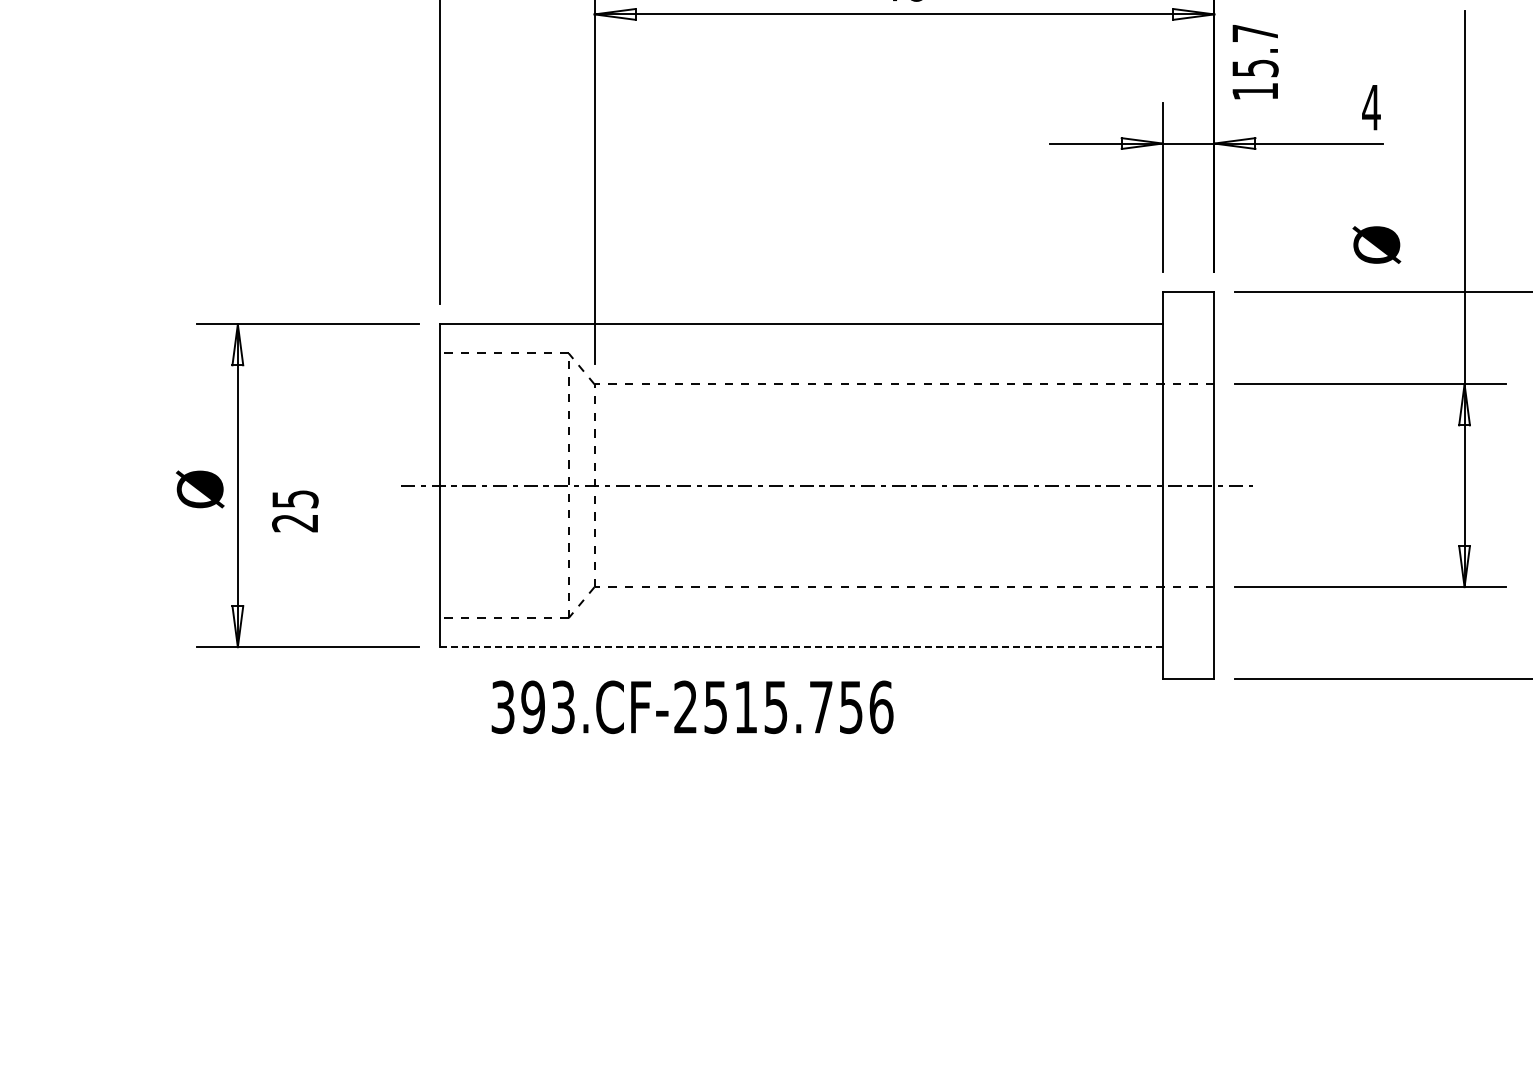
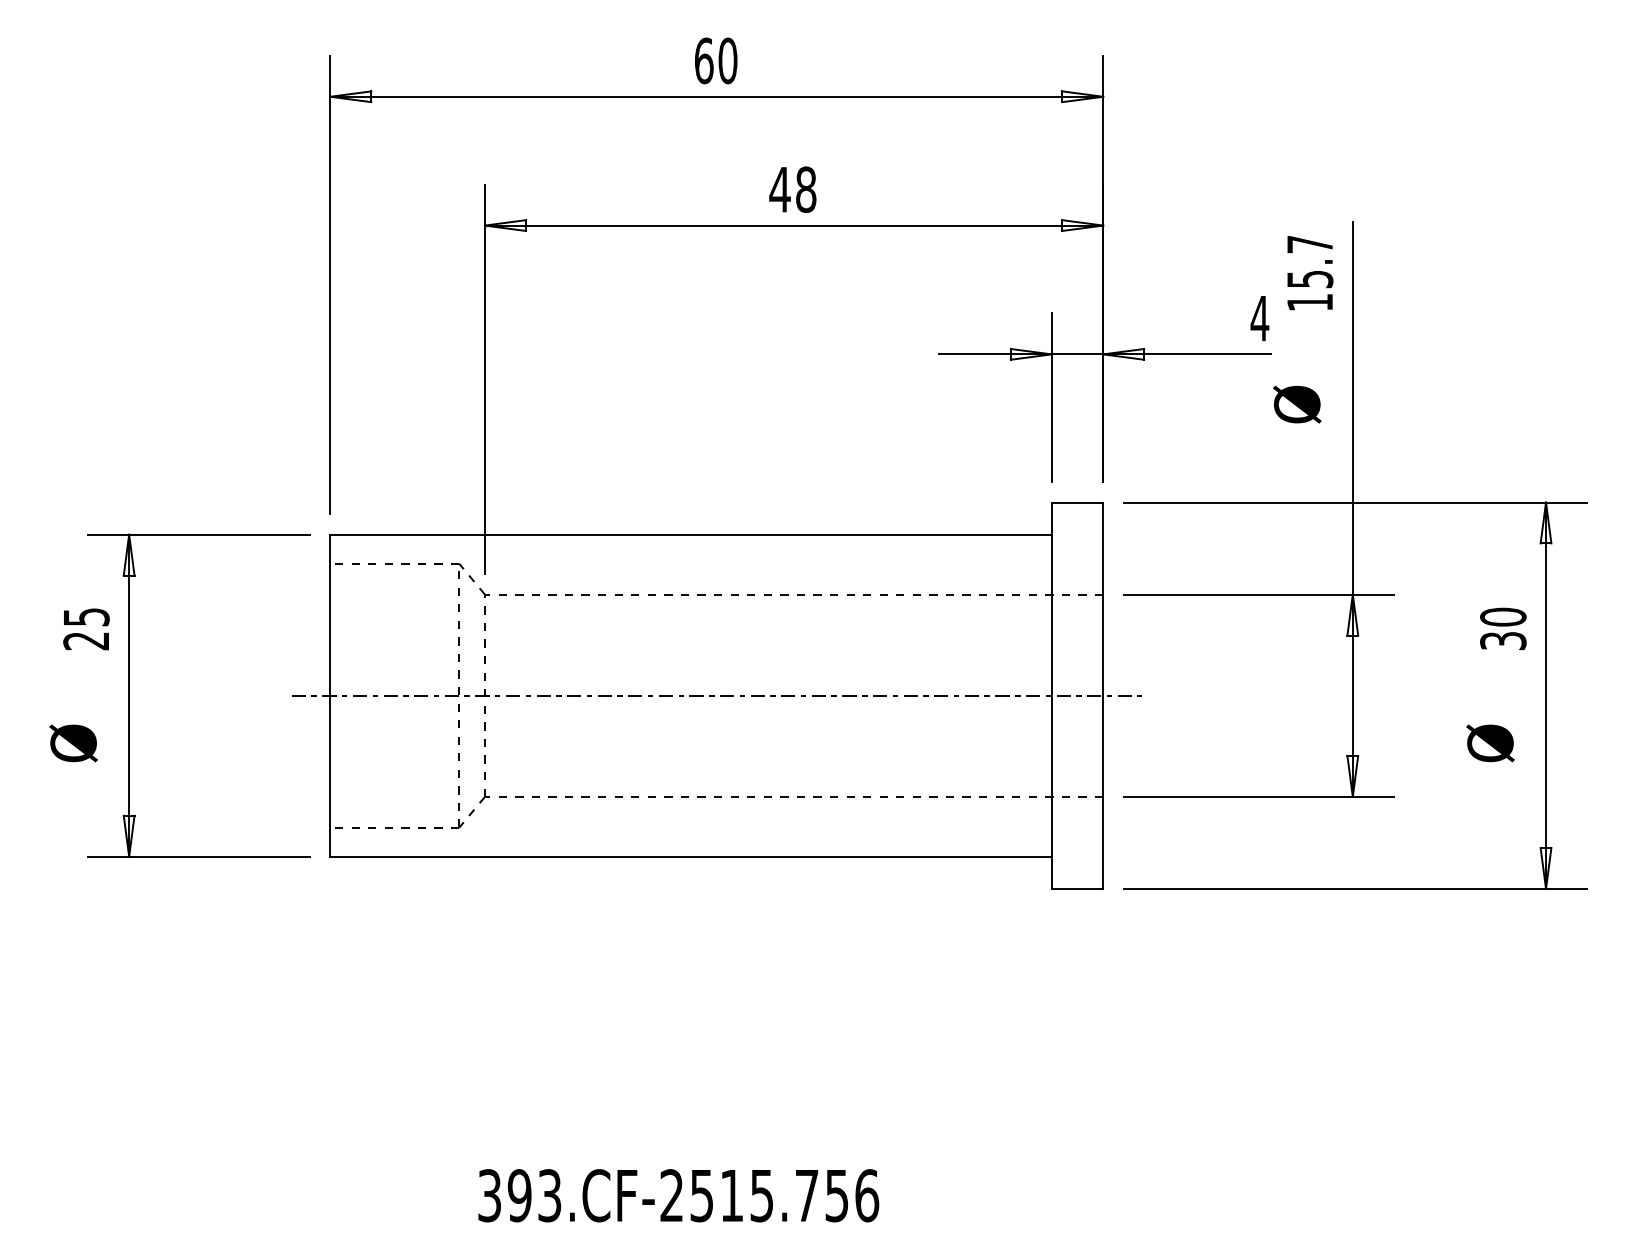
text: (1255, 62) -> (1310, 273), moved
text: (1377, 244) -> (1297, 404), moved
text: (200, 489) -> (73, 743), moved
text: (295, 511) -> (86, 629), moved
line: (801, 646) -> (691, 856), dashed -> solid
text: (692, 707) -> (678, 1195), moved

